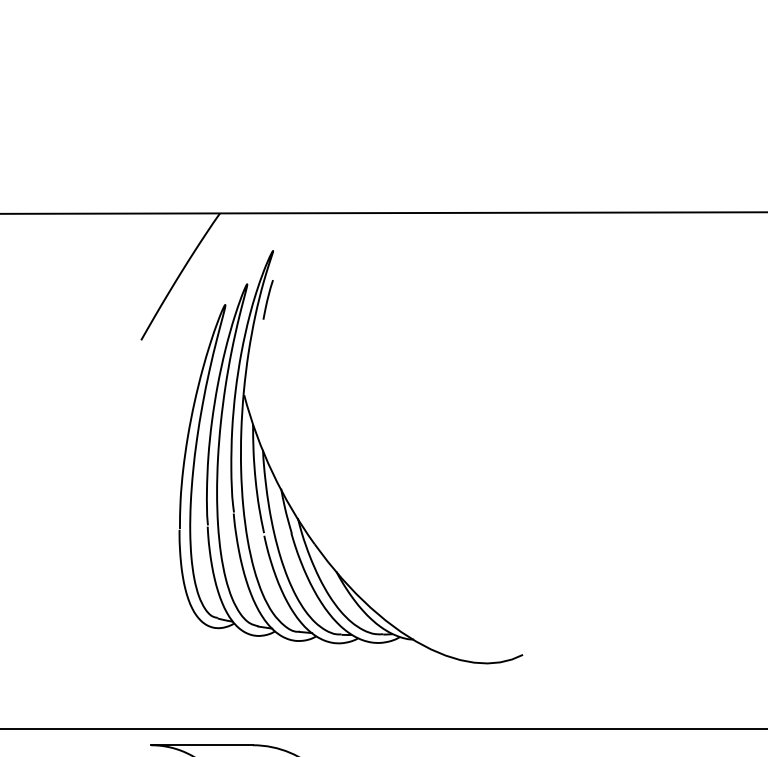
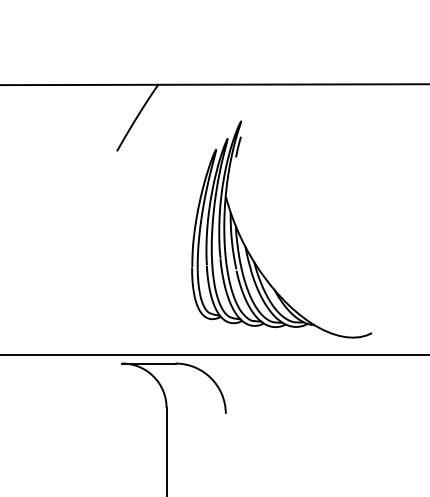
part: (283, 489) -> (246, 246), moved

